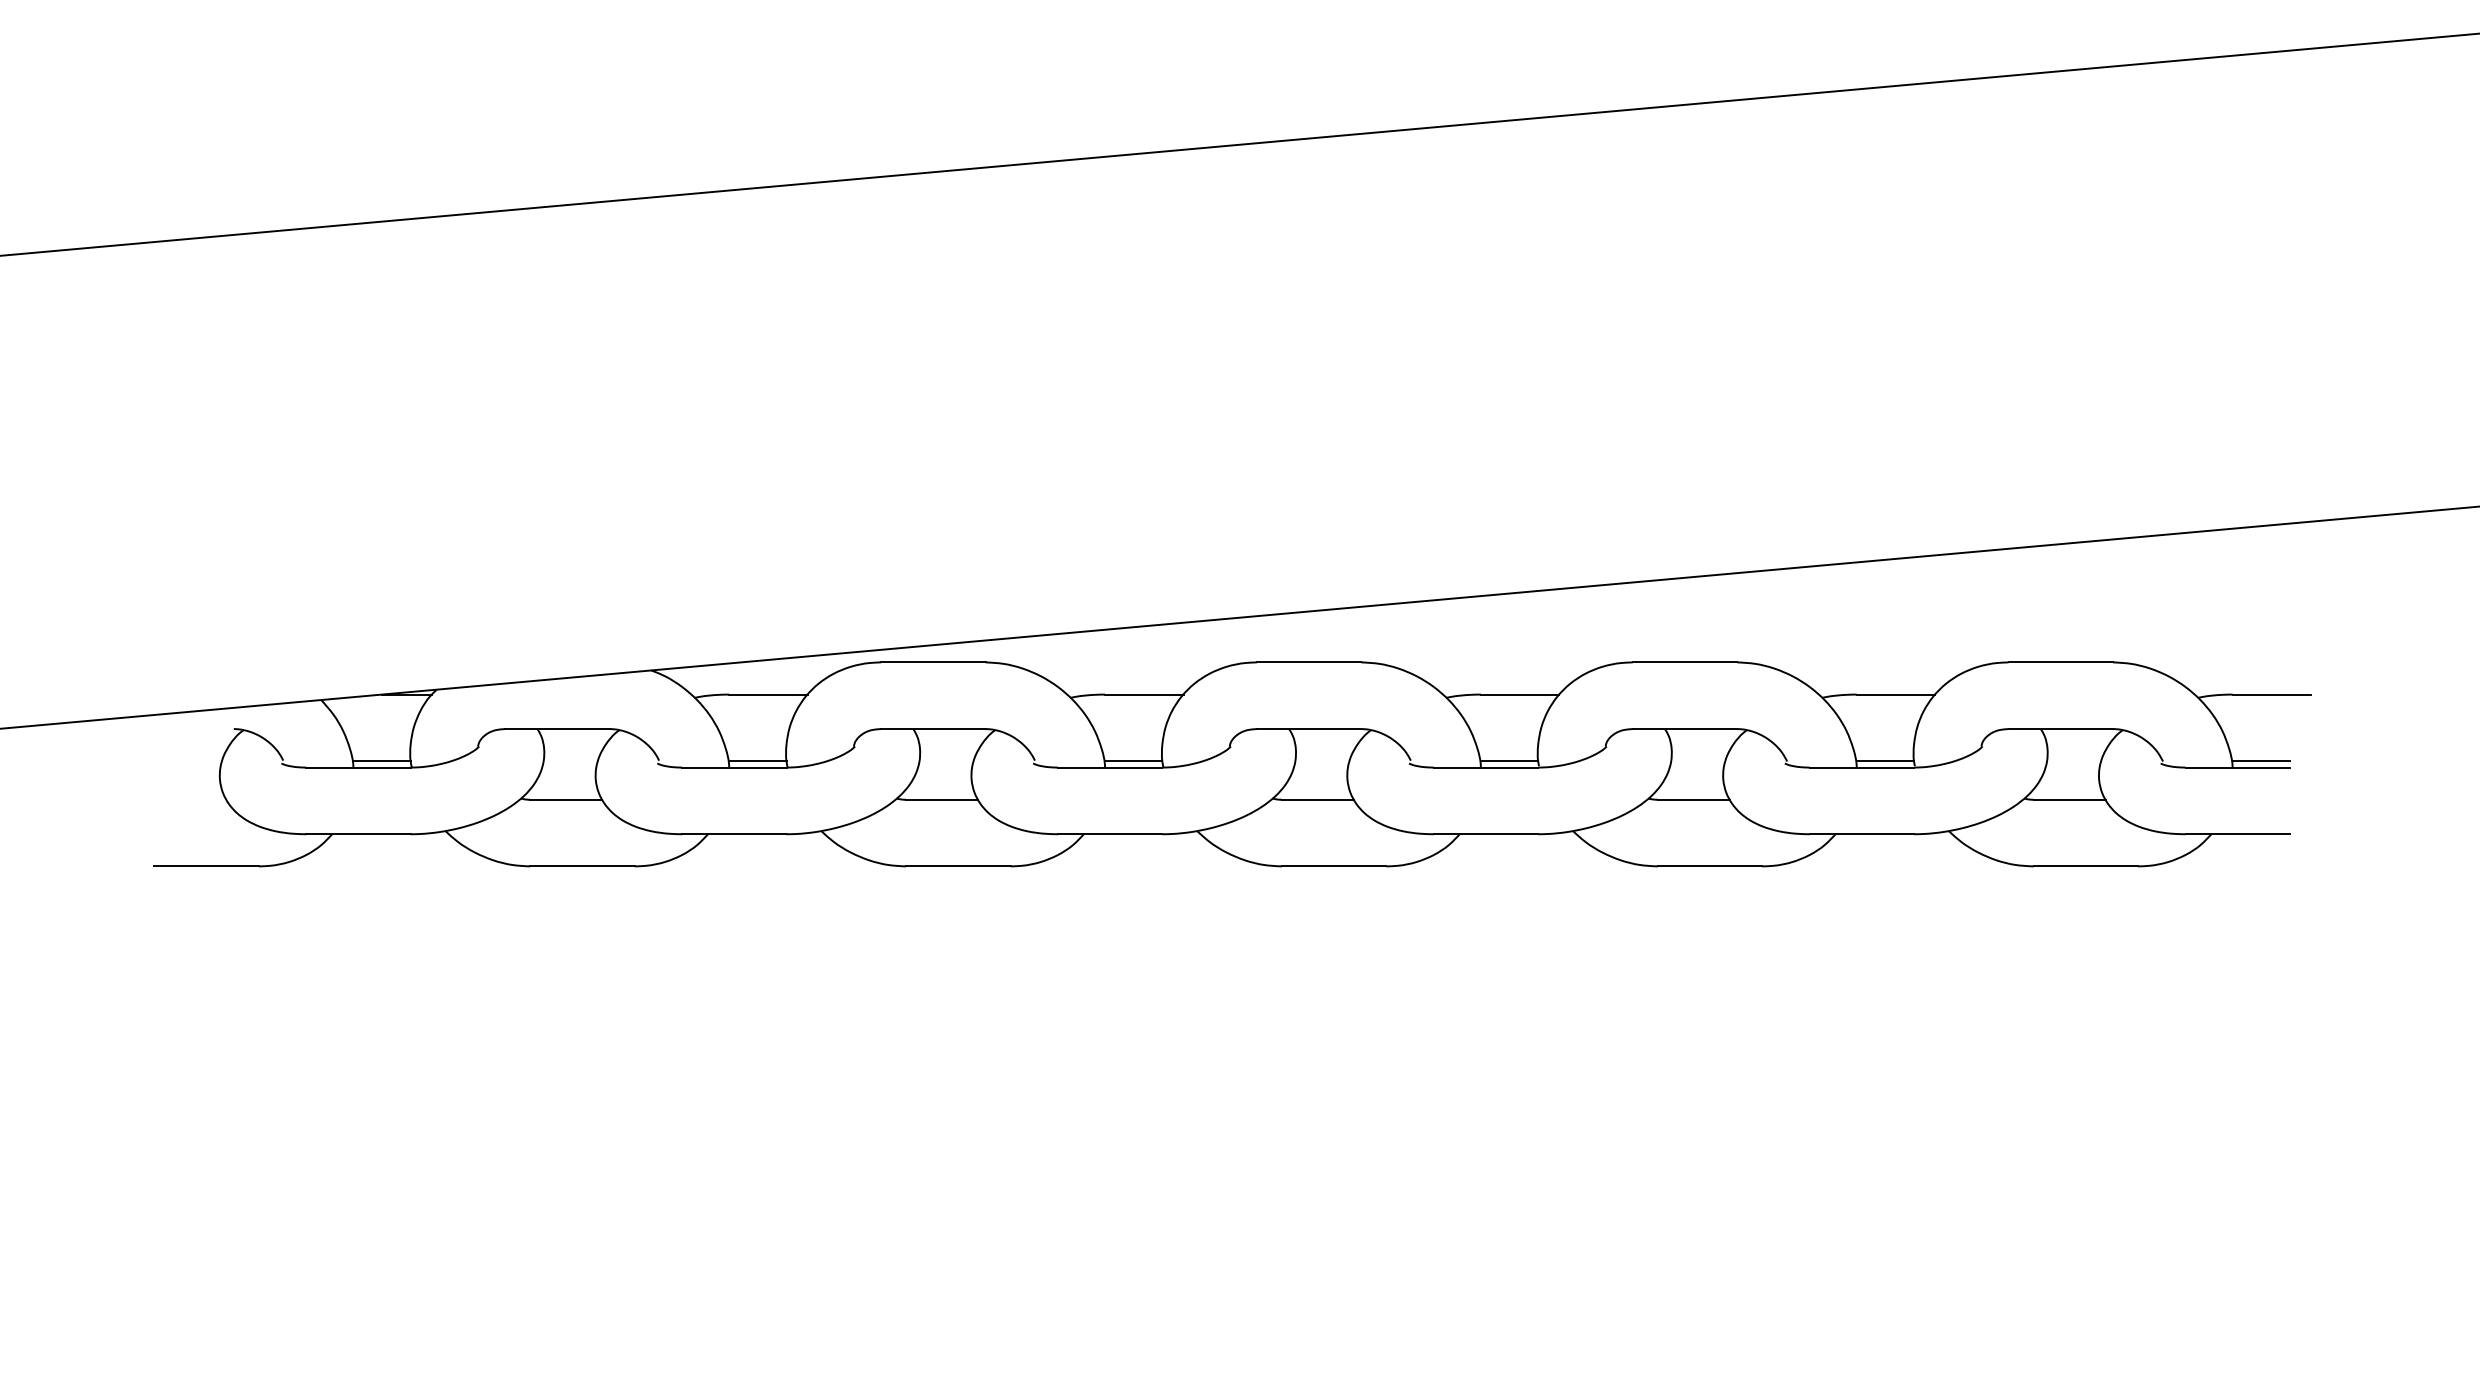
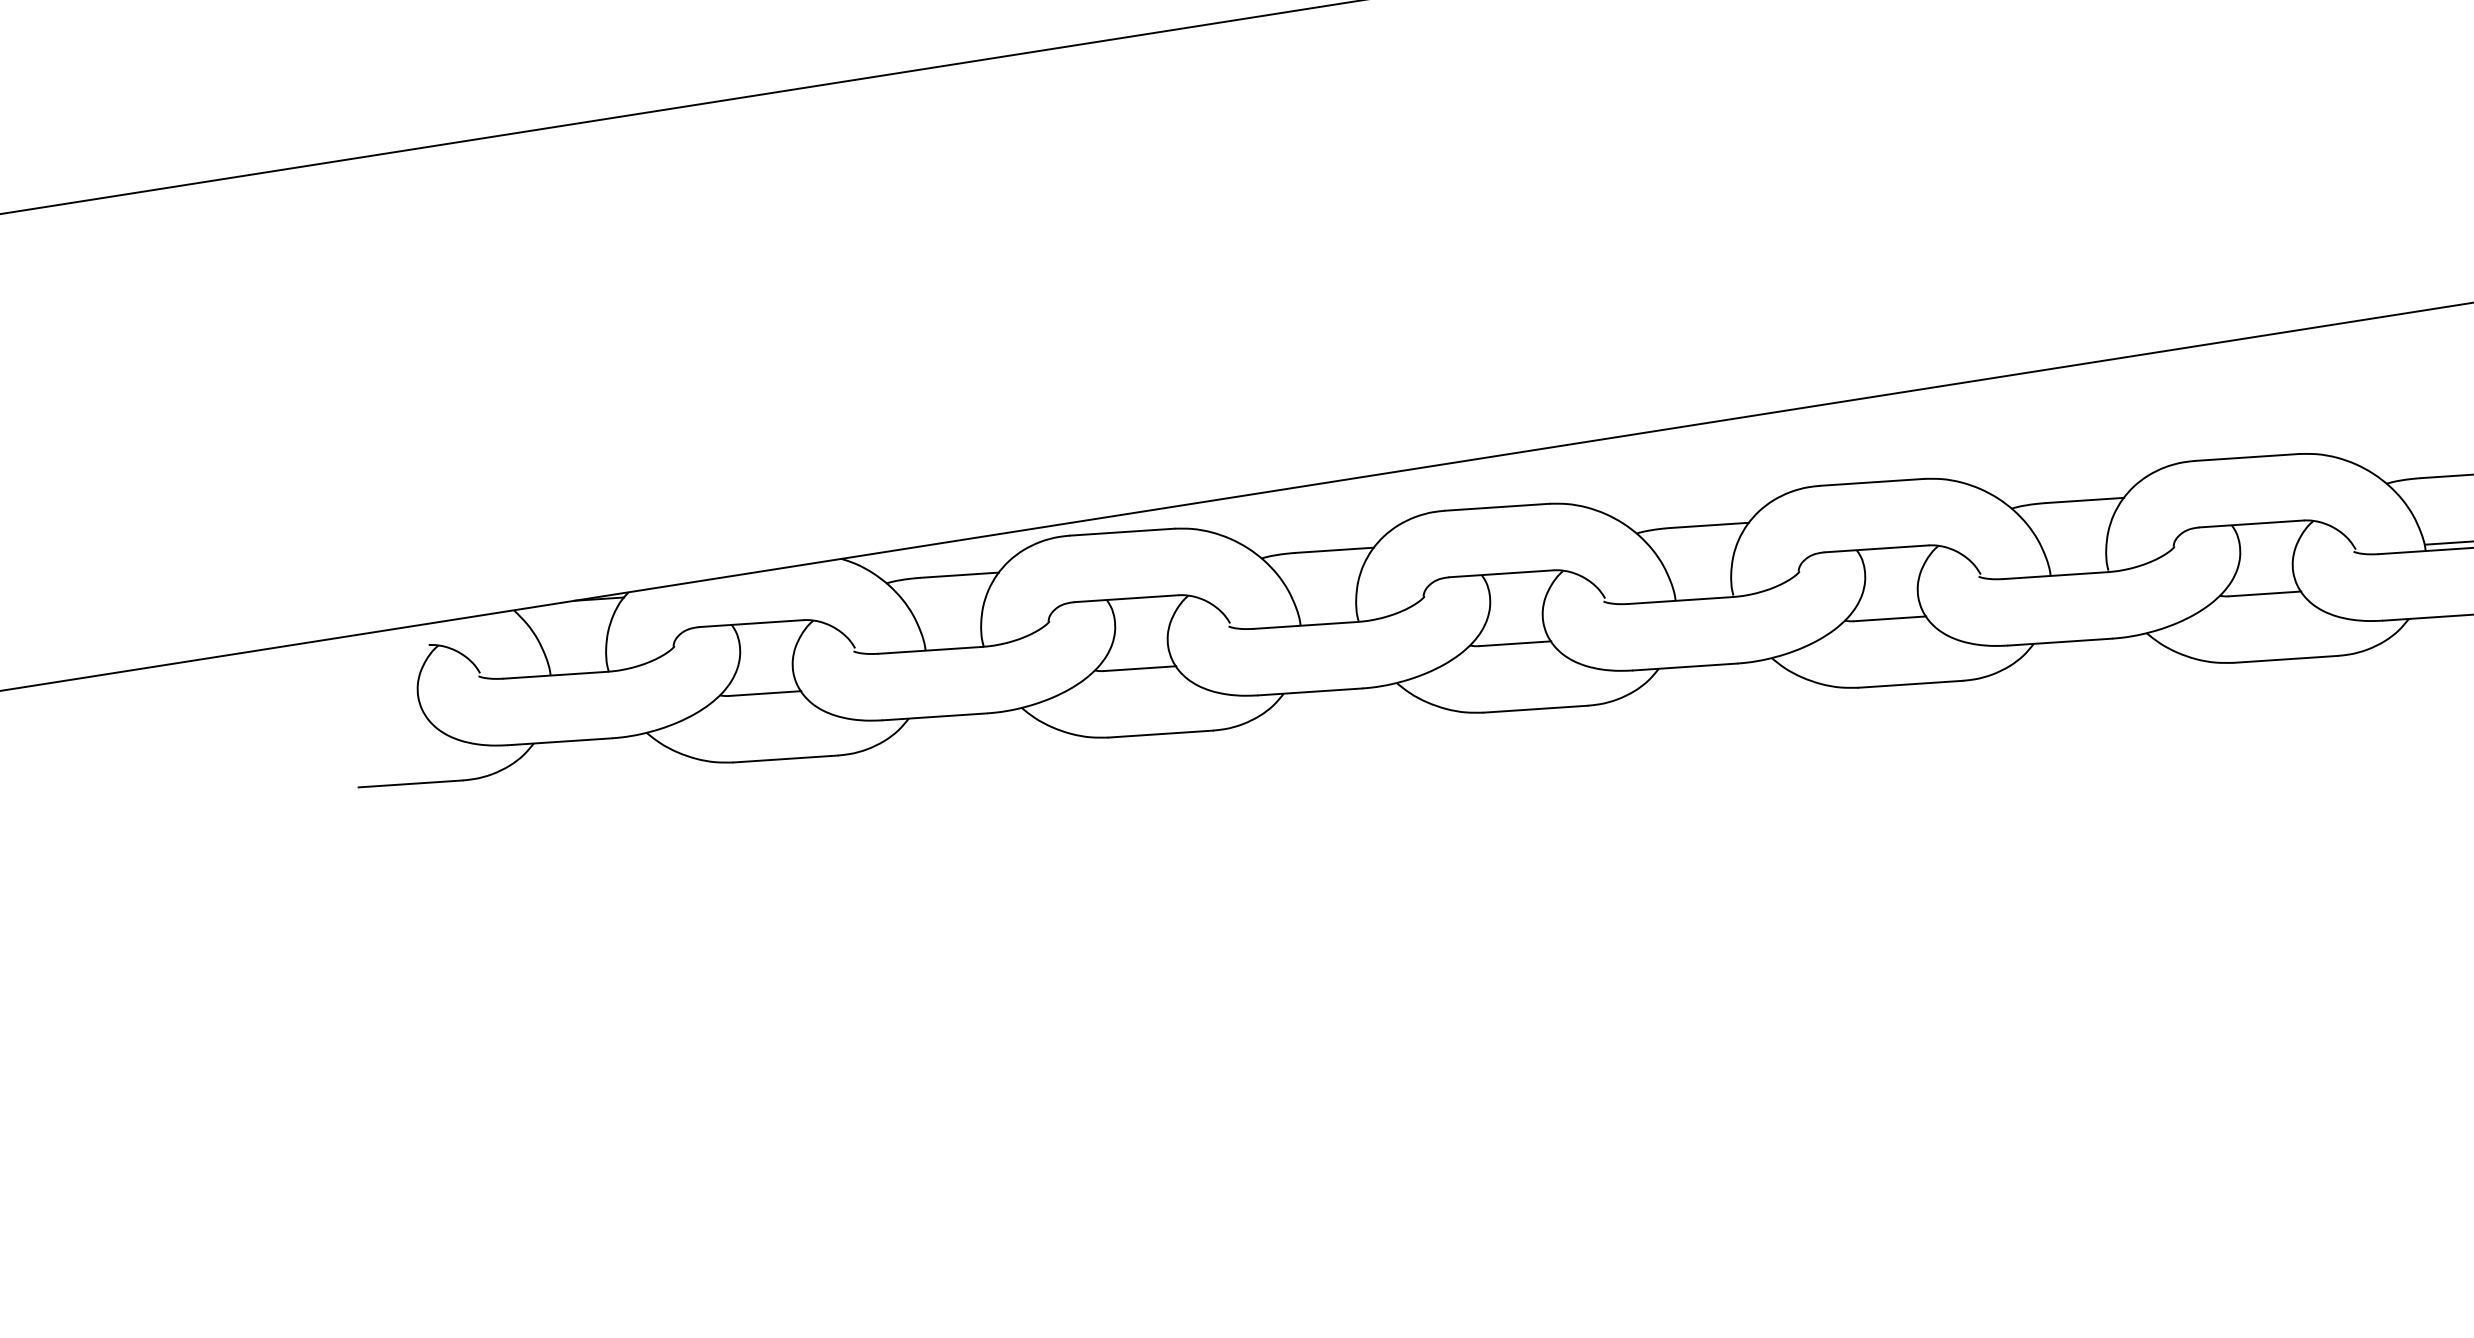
line: (381, 761) -> (578, 667), removed
line: (757, 761) -> (953, 642), removed
line: (1133, 761) -> (1328, 617), removed
line: (1509, 761) -> (1703, 592), removed
line: (1885, 761) -> (2078, 567), removed

